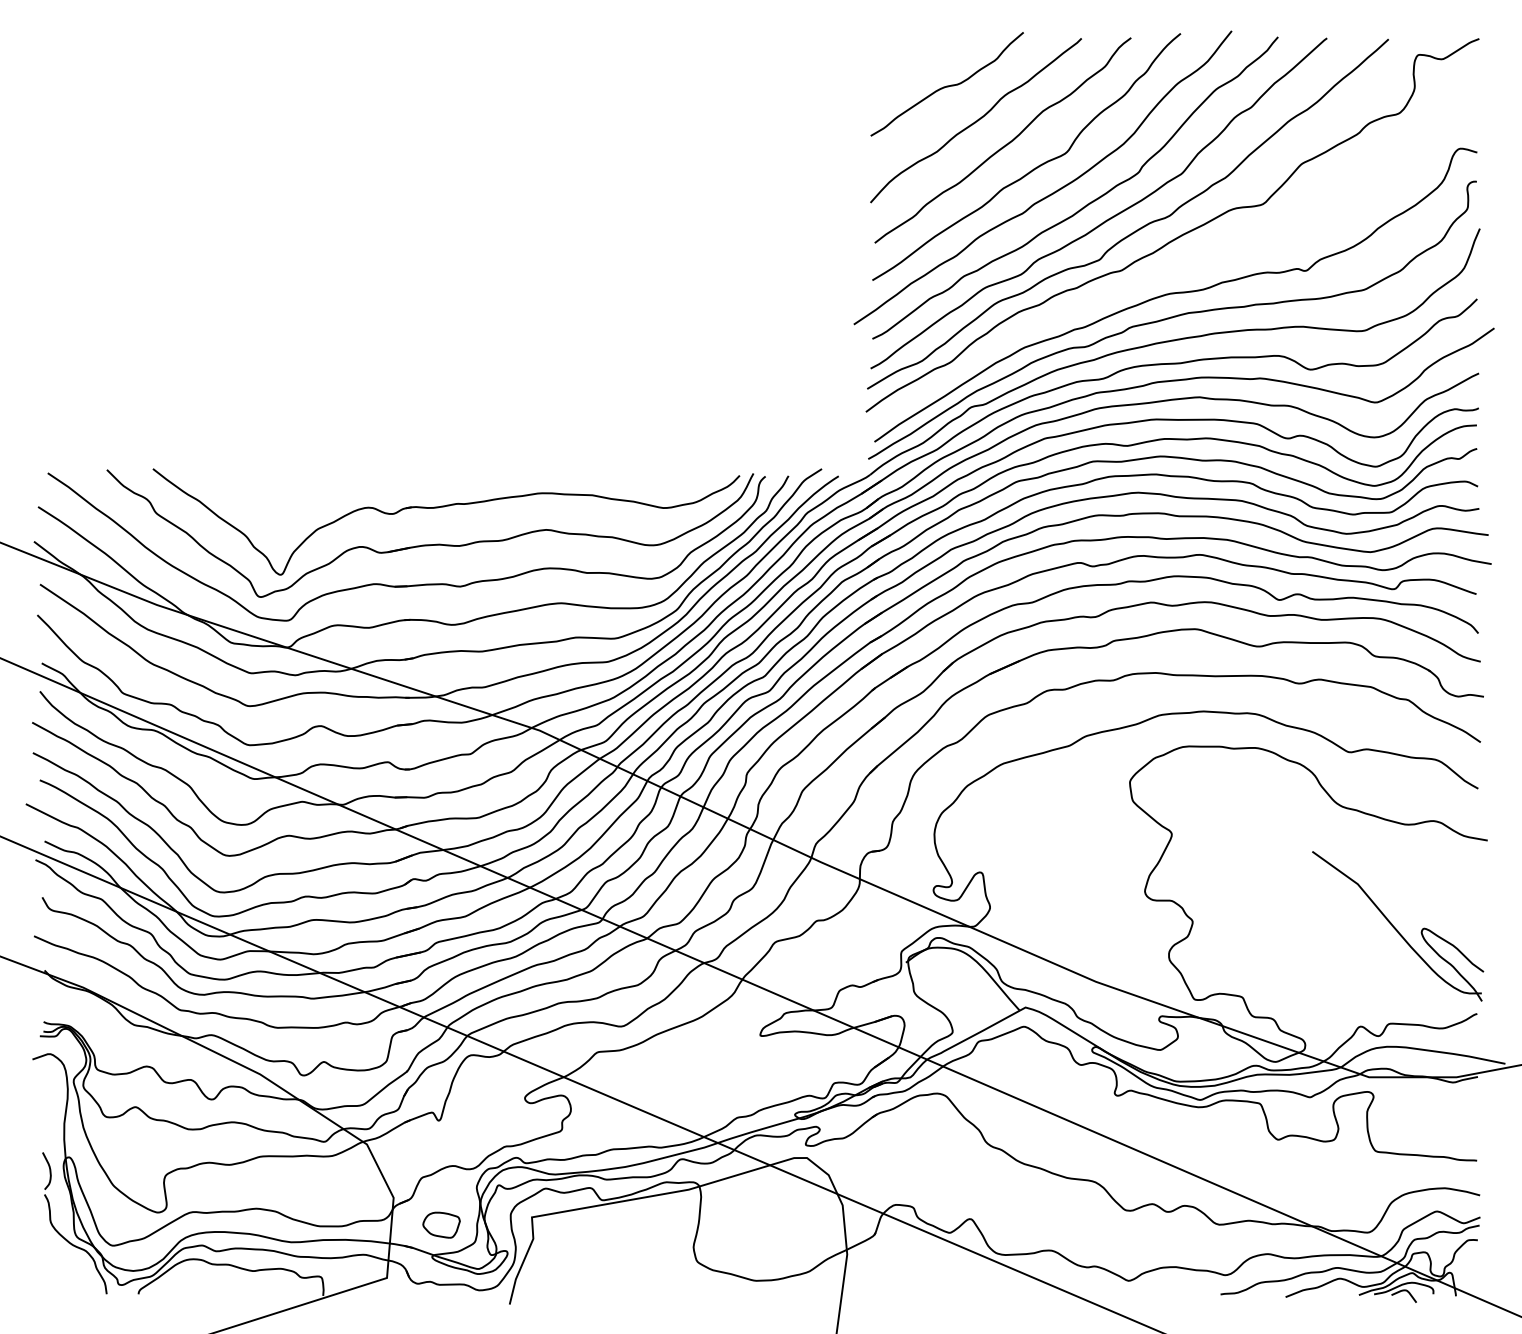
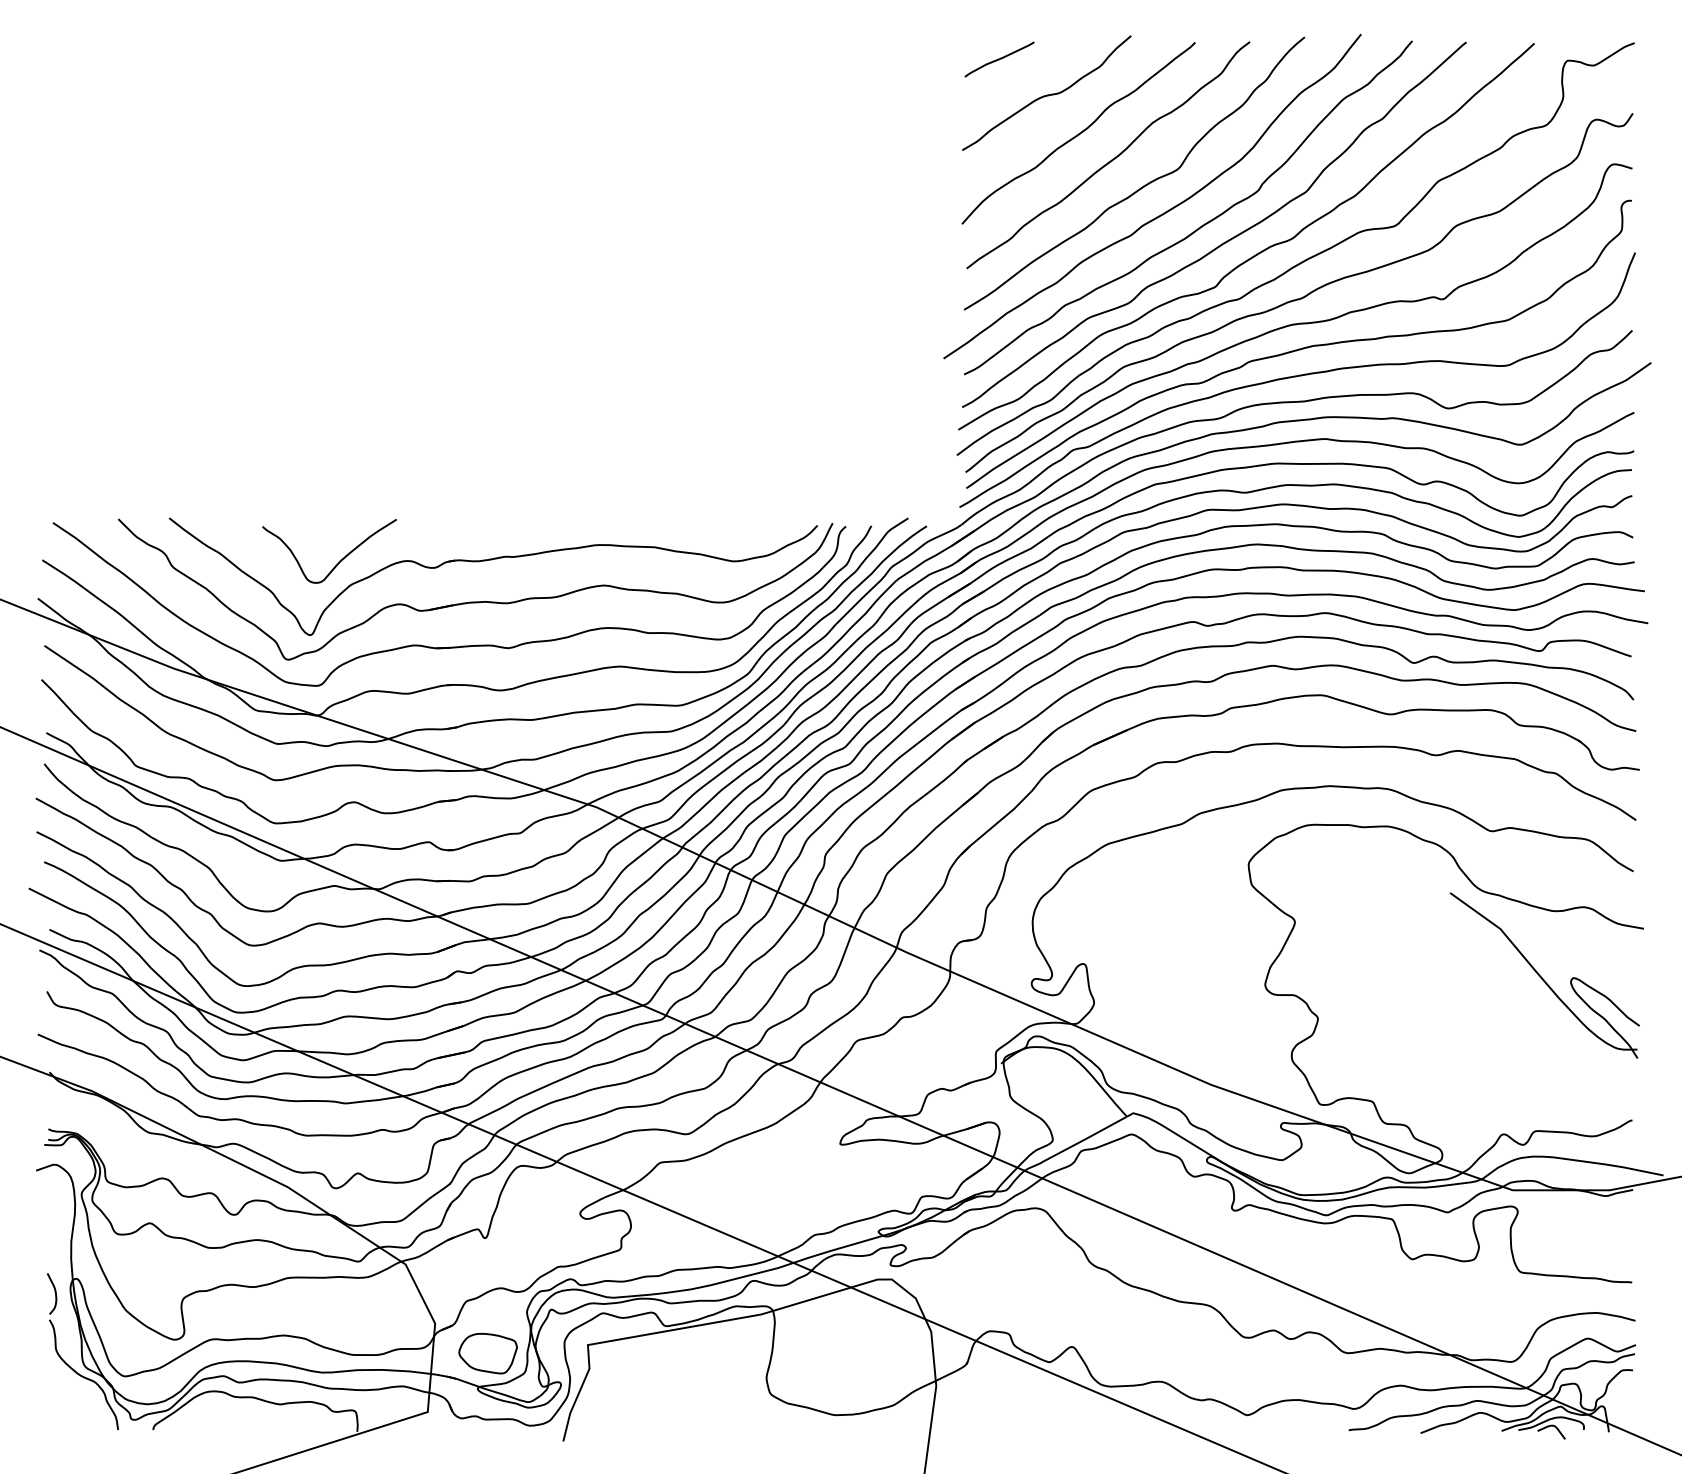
curve: (904, 53) -> (999, 59), added
curve: (1178, 268) -> (1302, 296), added
curve: (307, 507) -> (339, 560), added
part: (1397, 926) -> (1544, 975), moved
part: (441, 1224) -> (487, 1353), size x1.43

